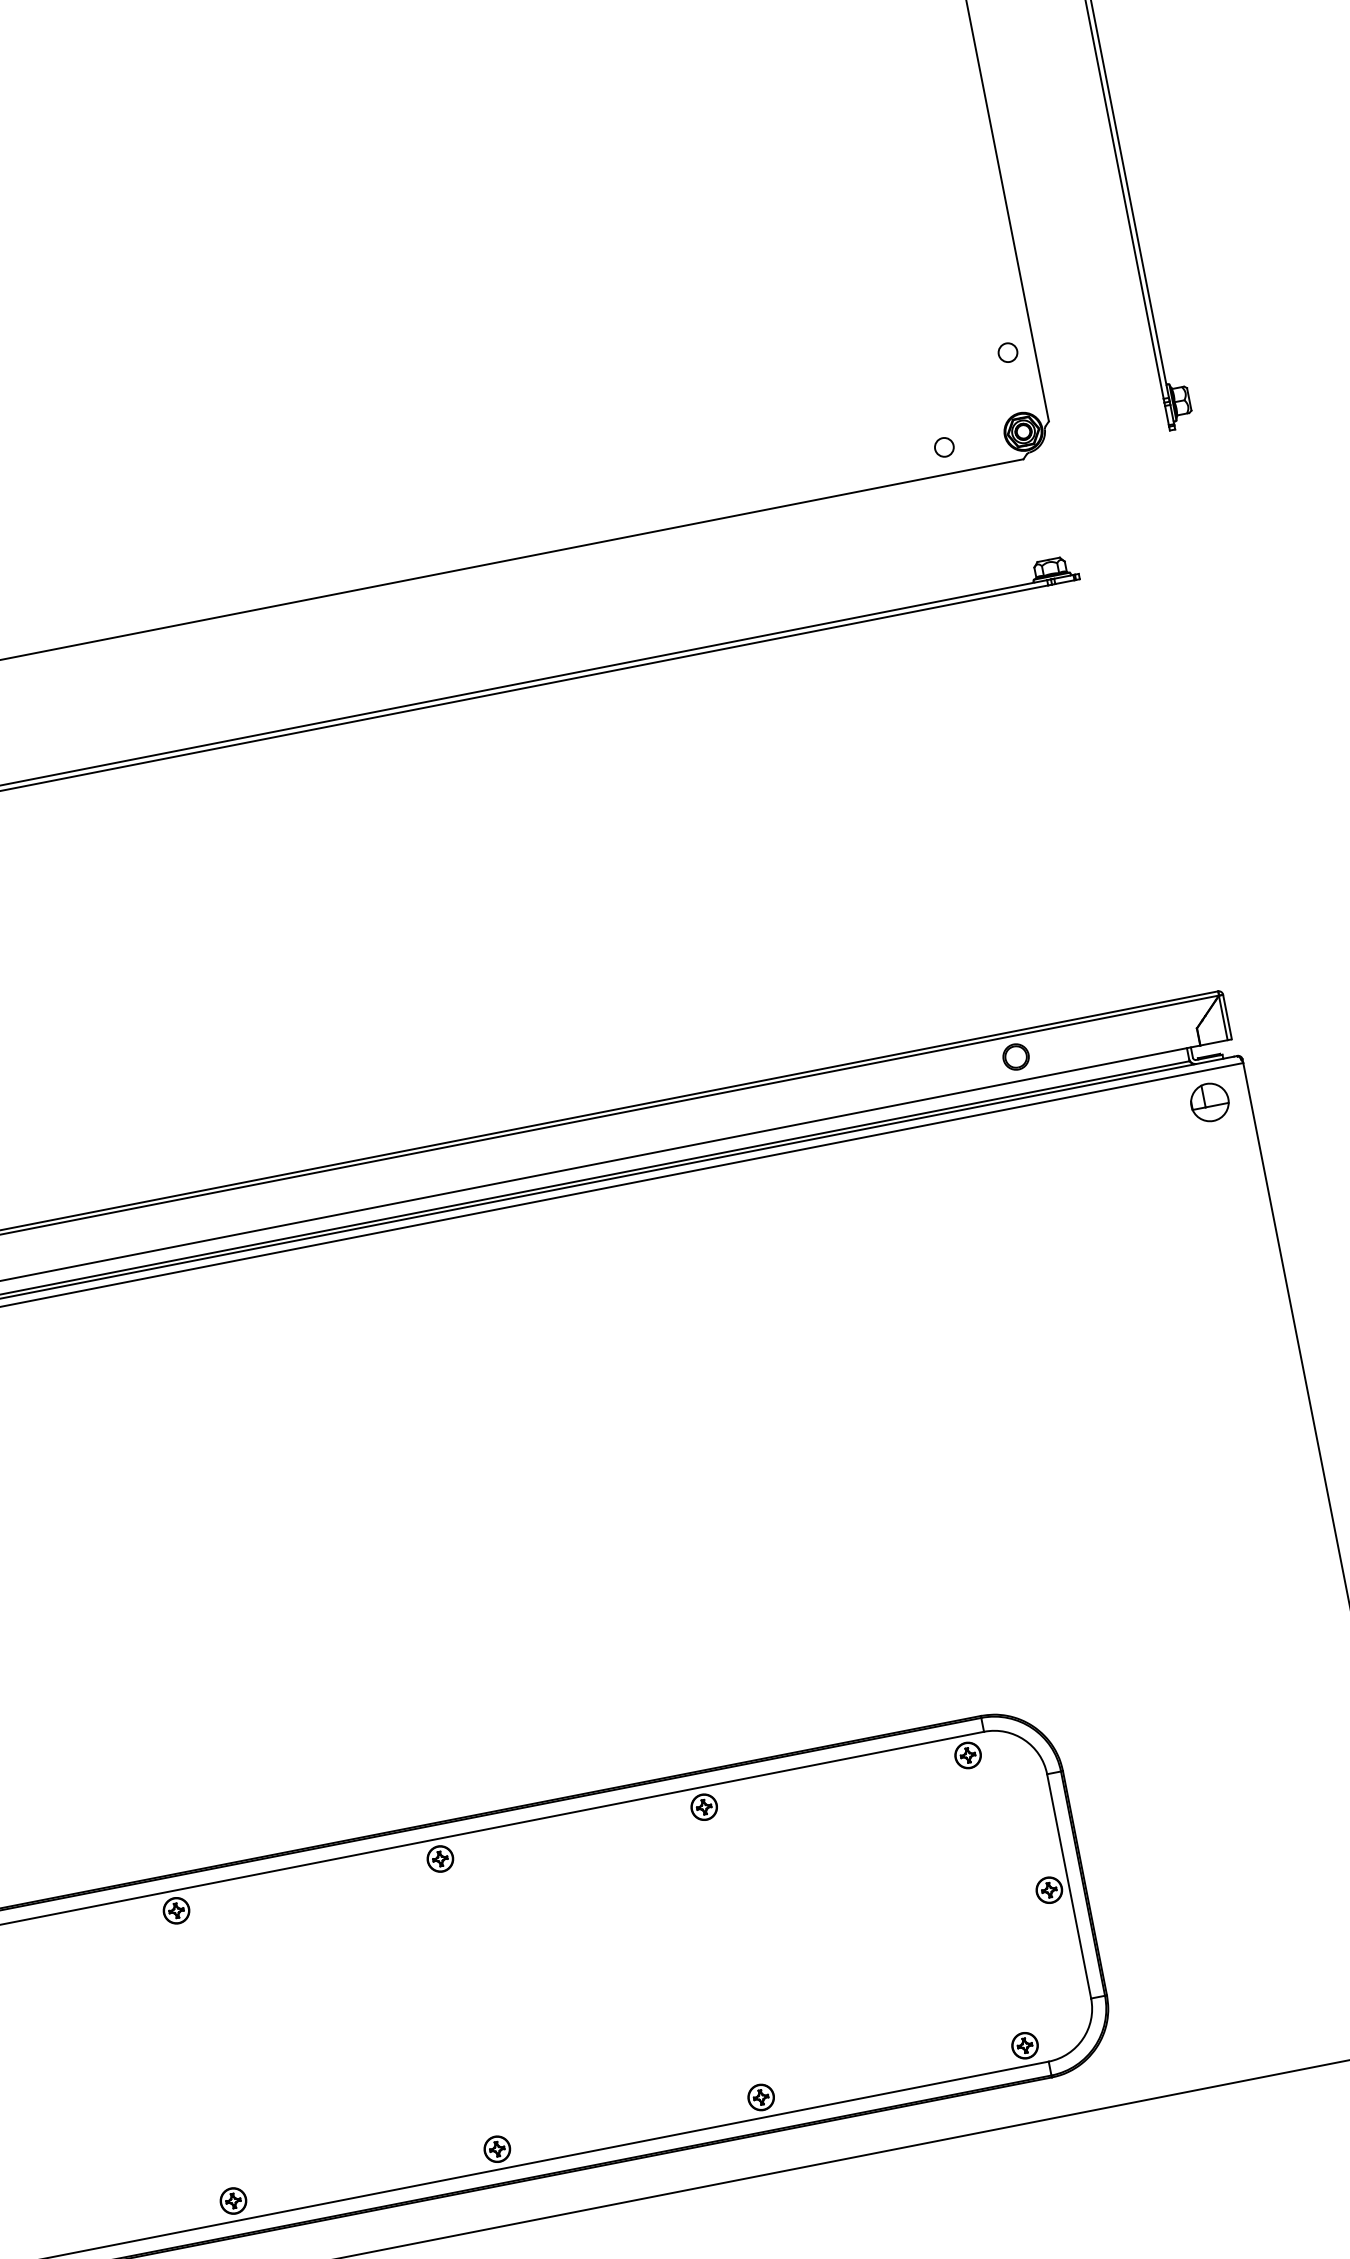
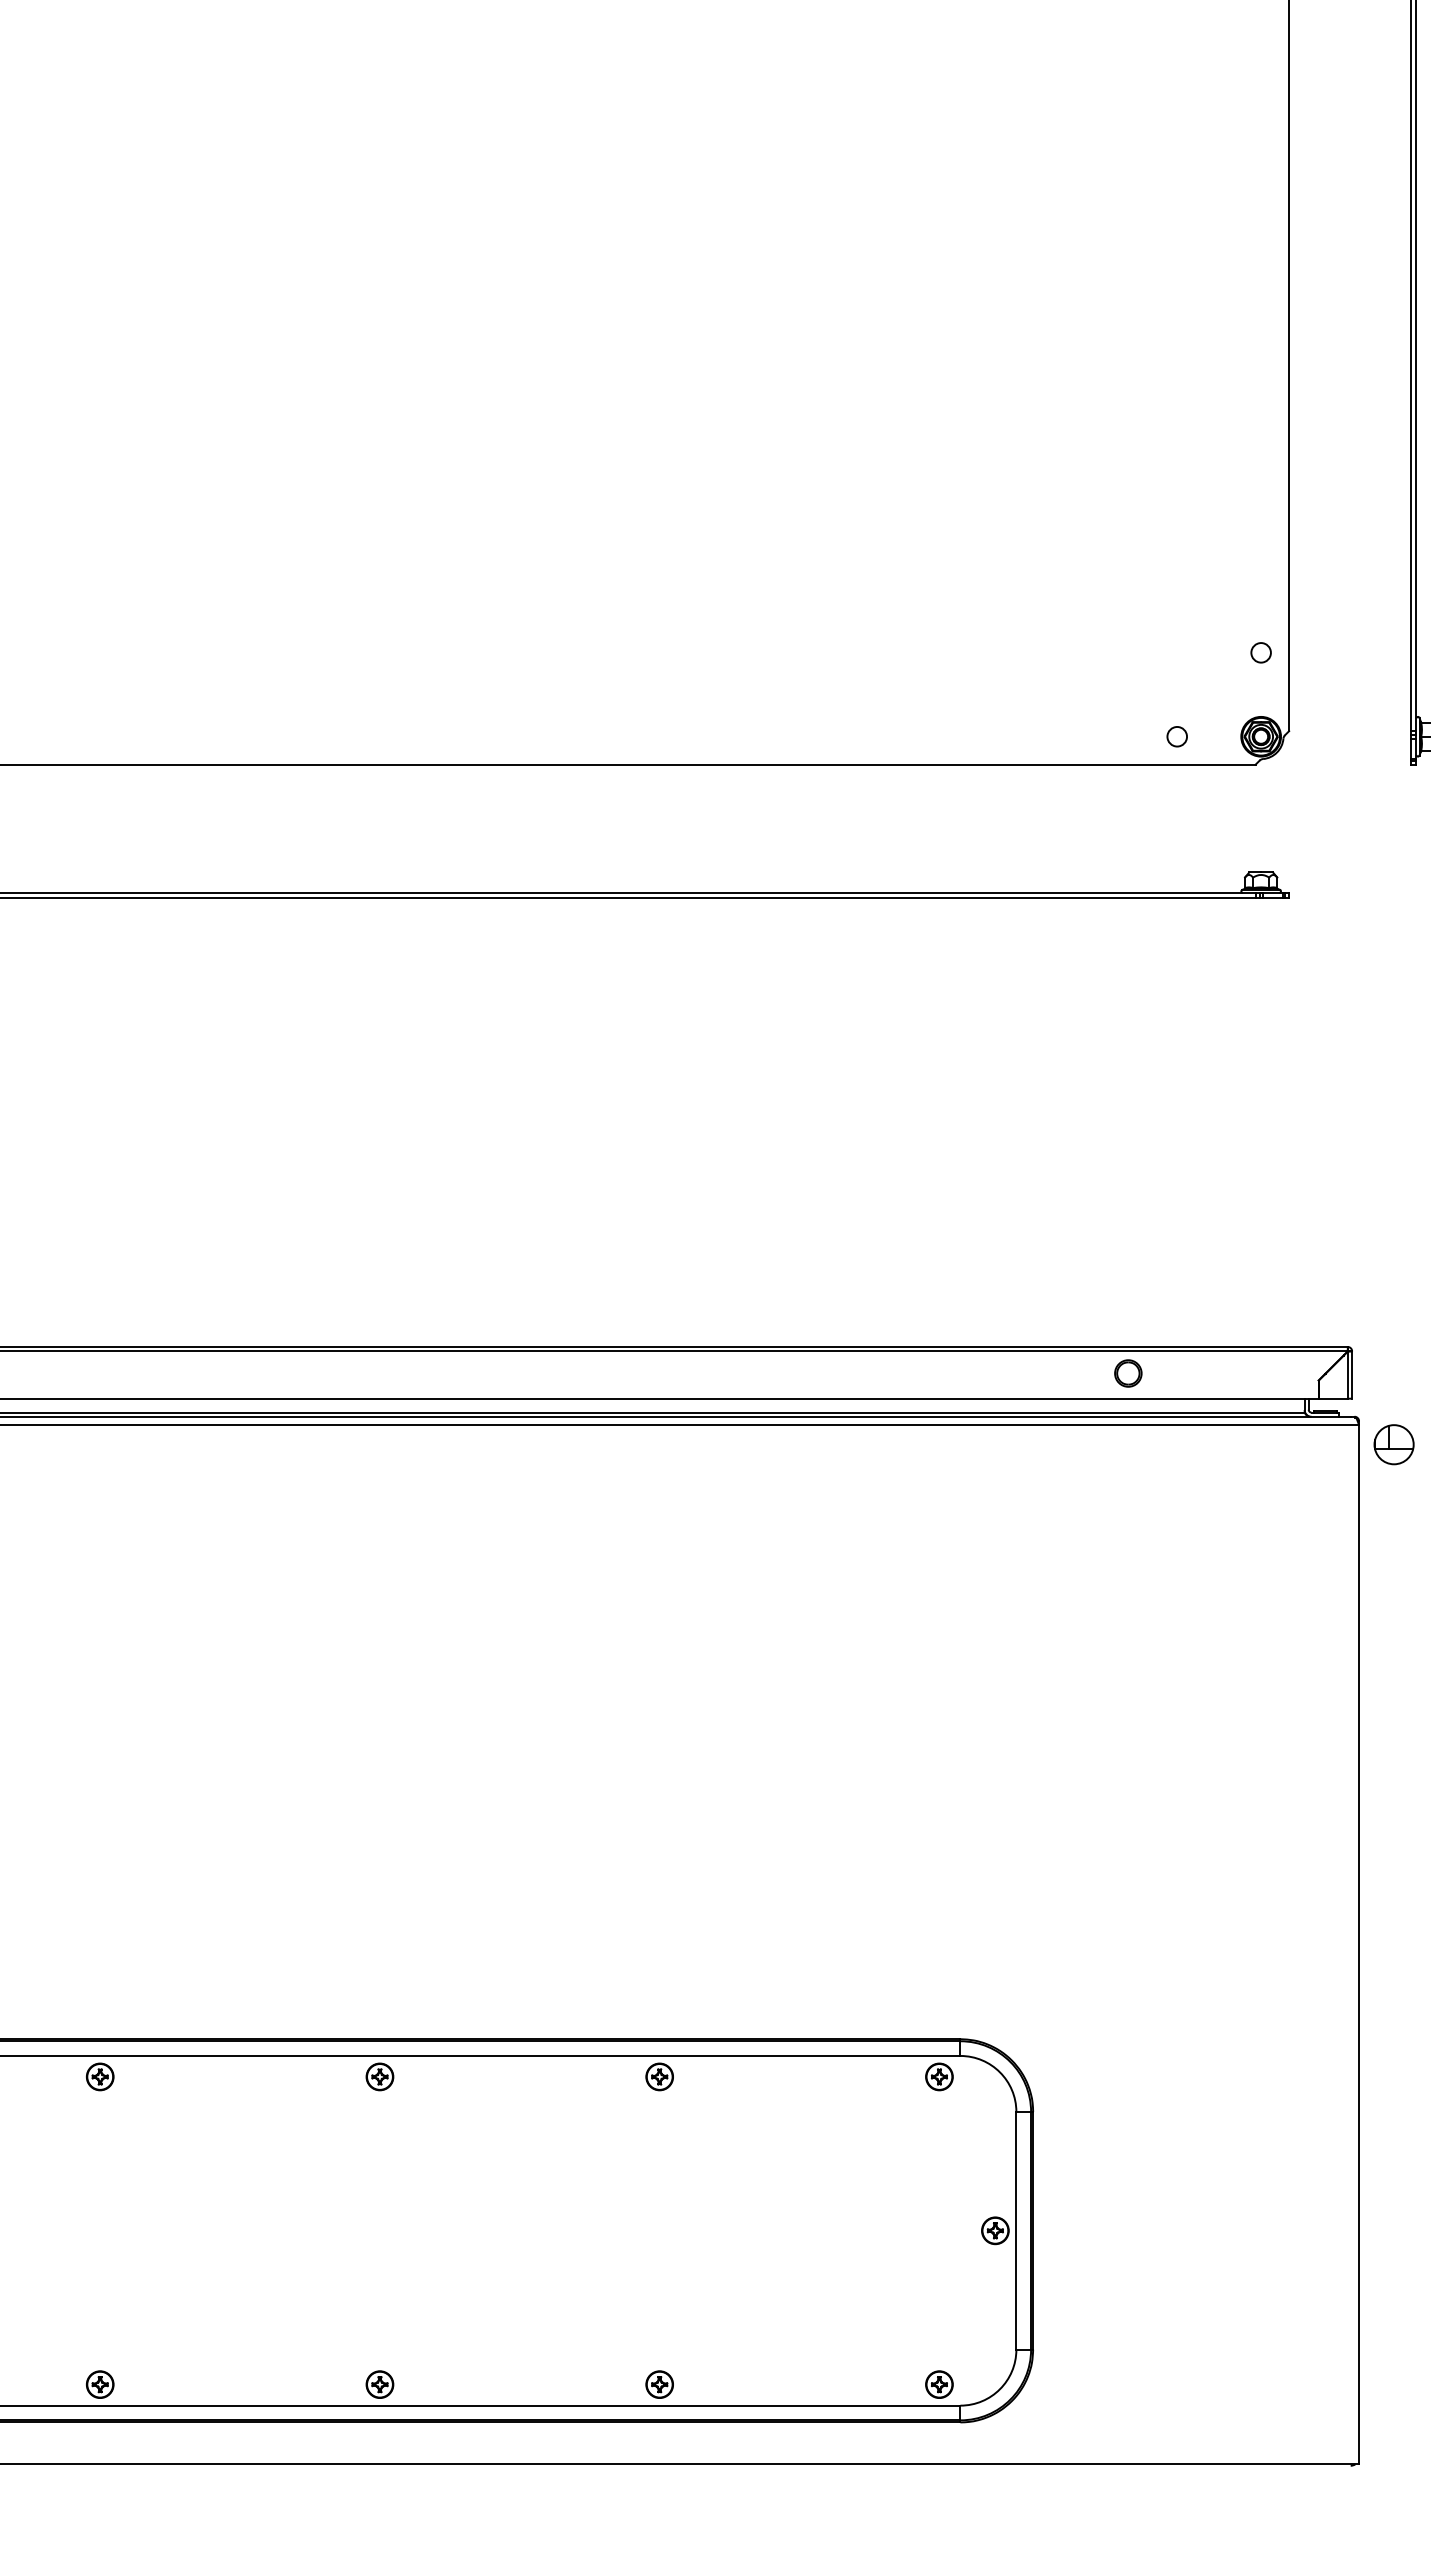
part: (1209, 1102) -> (1393, 1444), moved

